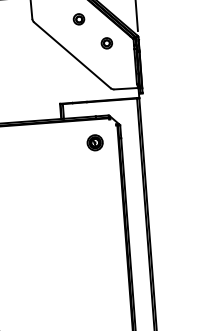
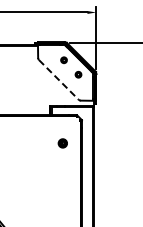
line: (73, 56) -> (59, 80), solid -> dashed
part: (94, 142) -> (62, 143), moved

